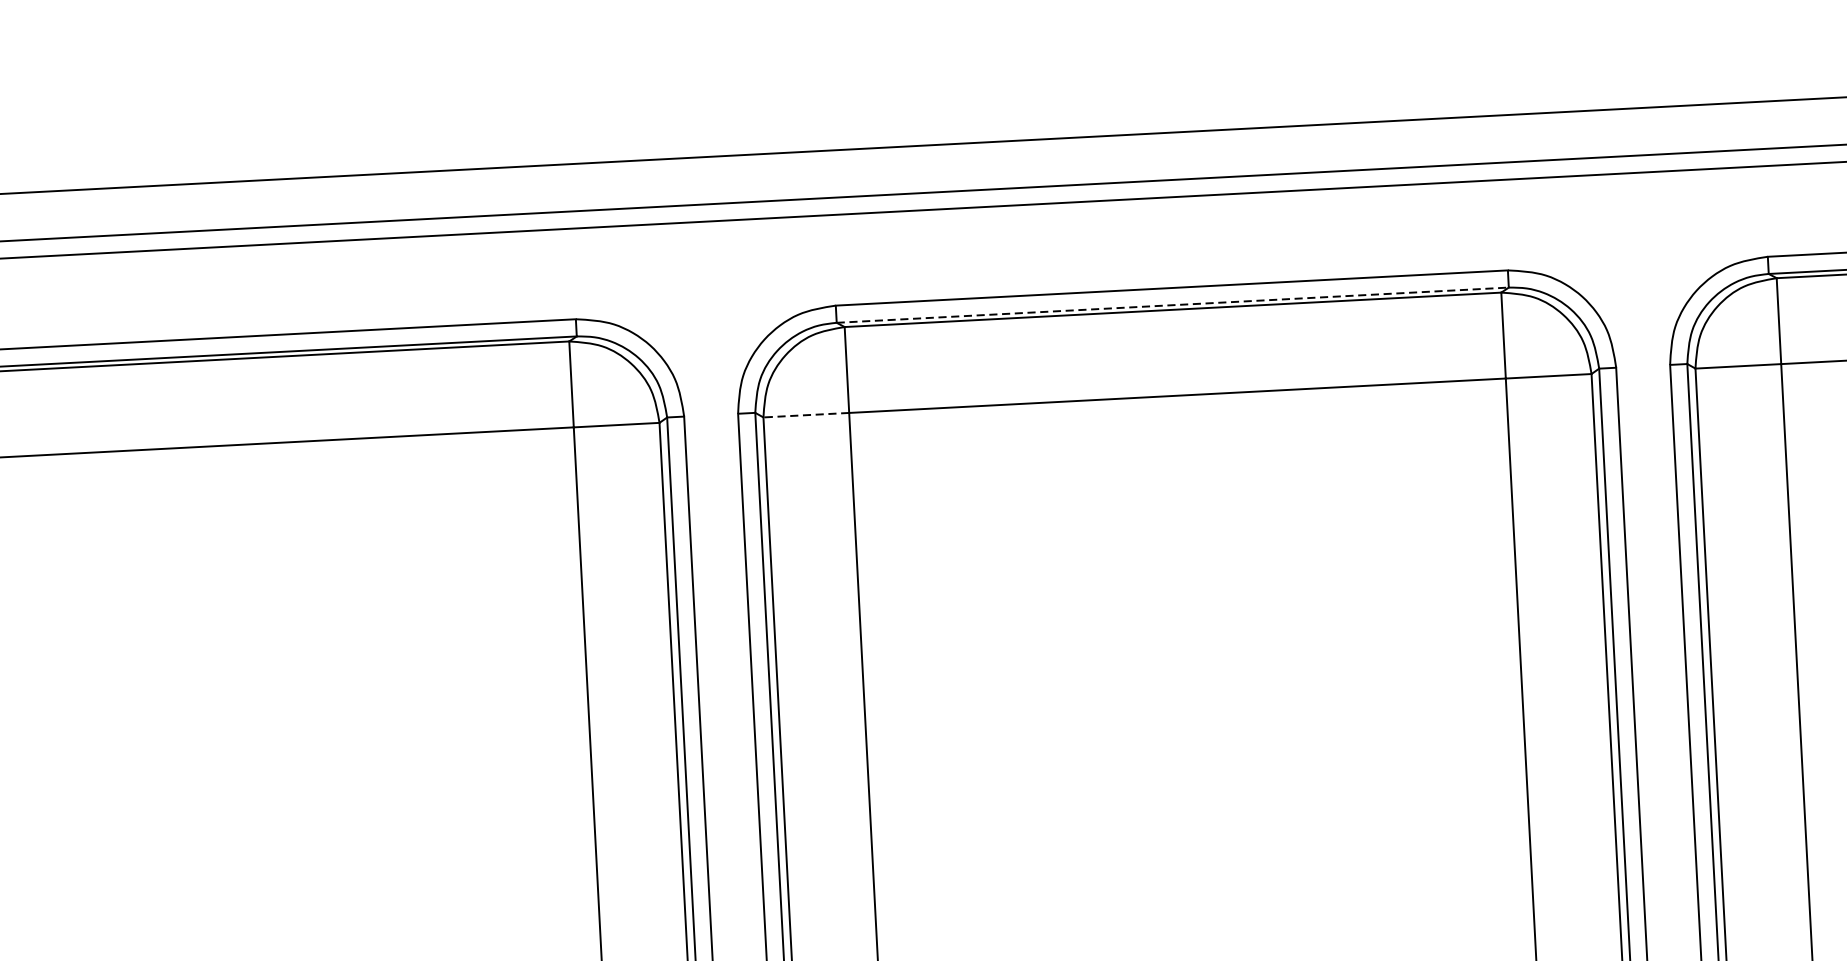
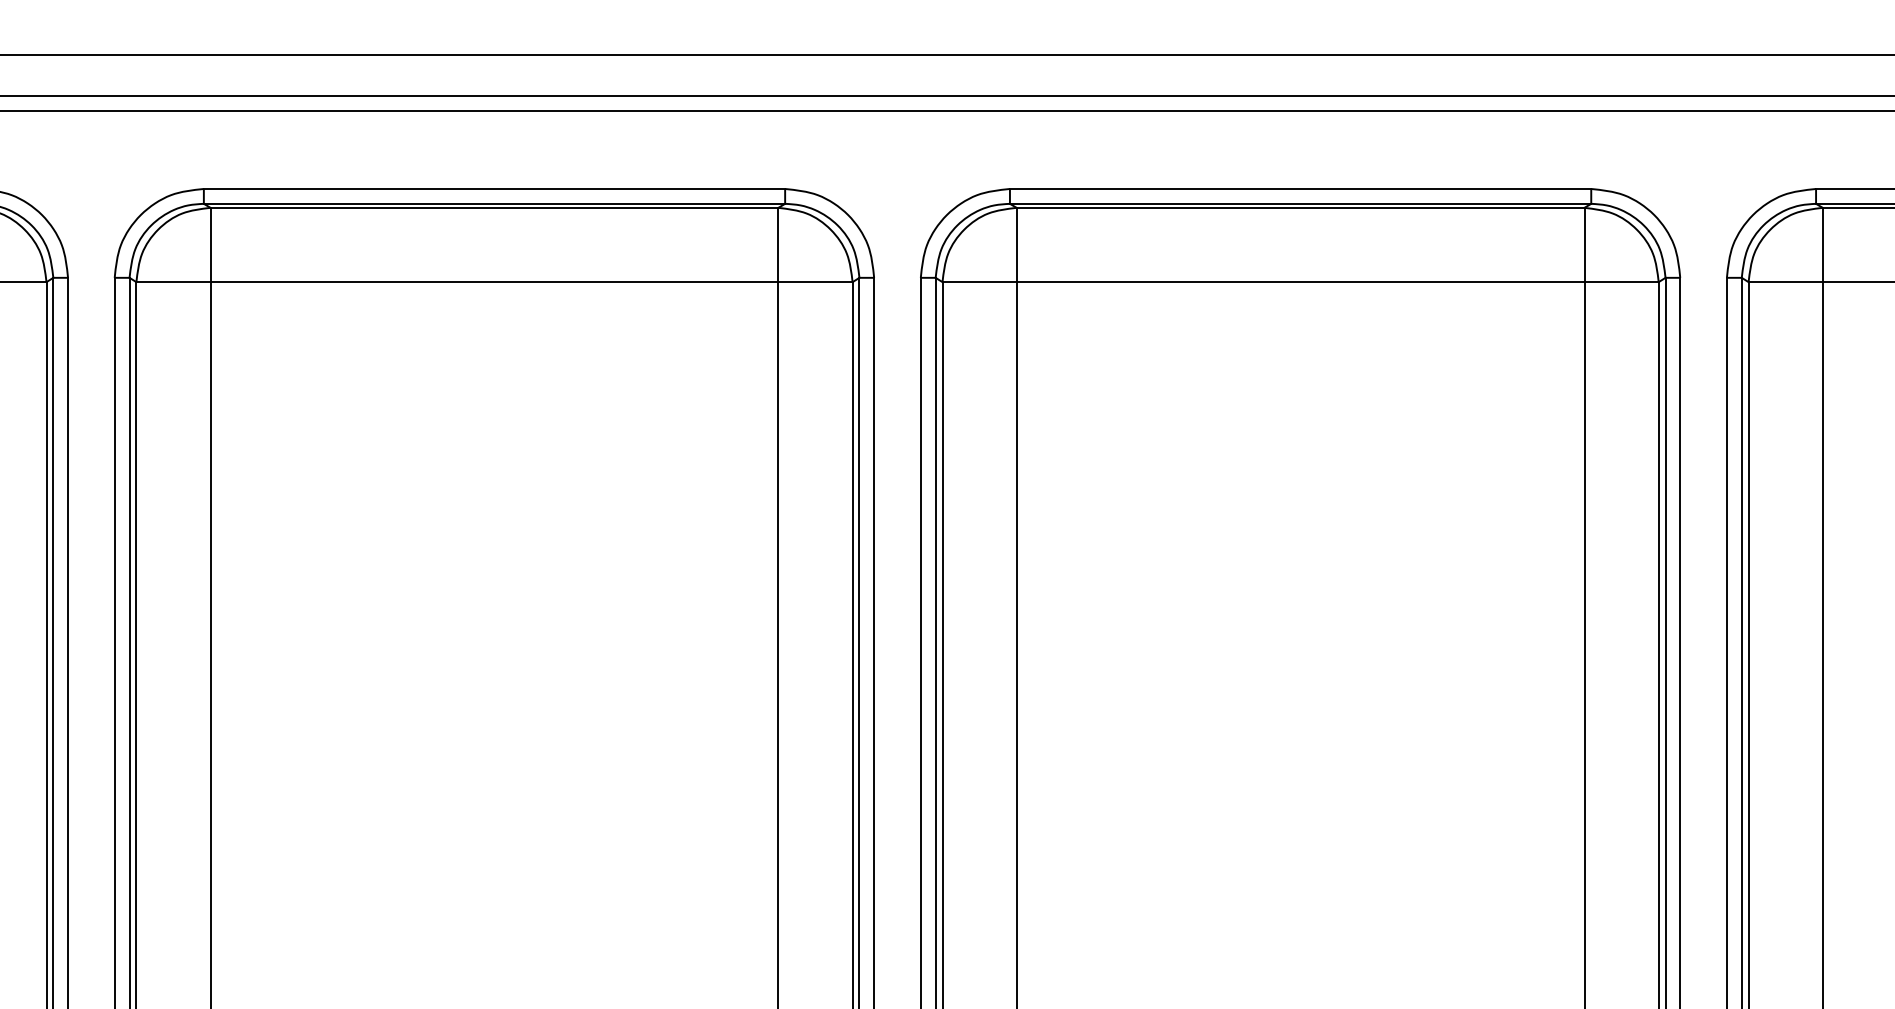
line: (1172, 304) -> (1300, 203), dashed -> solid
line: (806, 415) -> (979, 282), dashed -> solid

